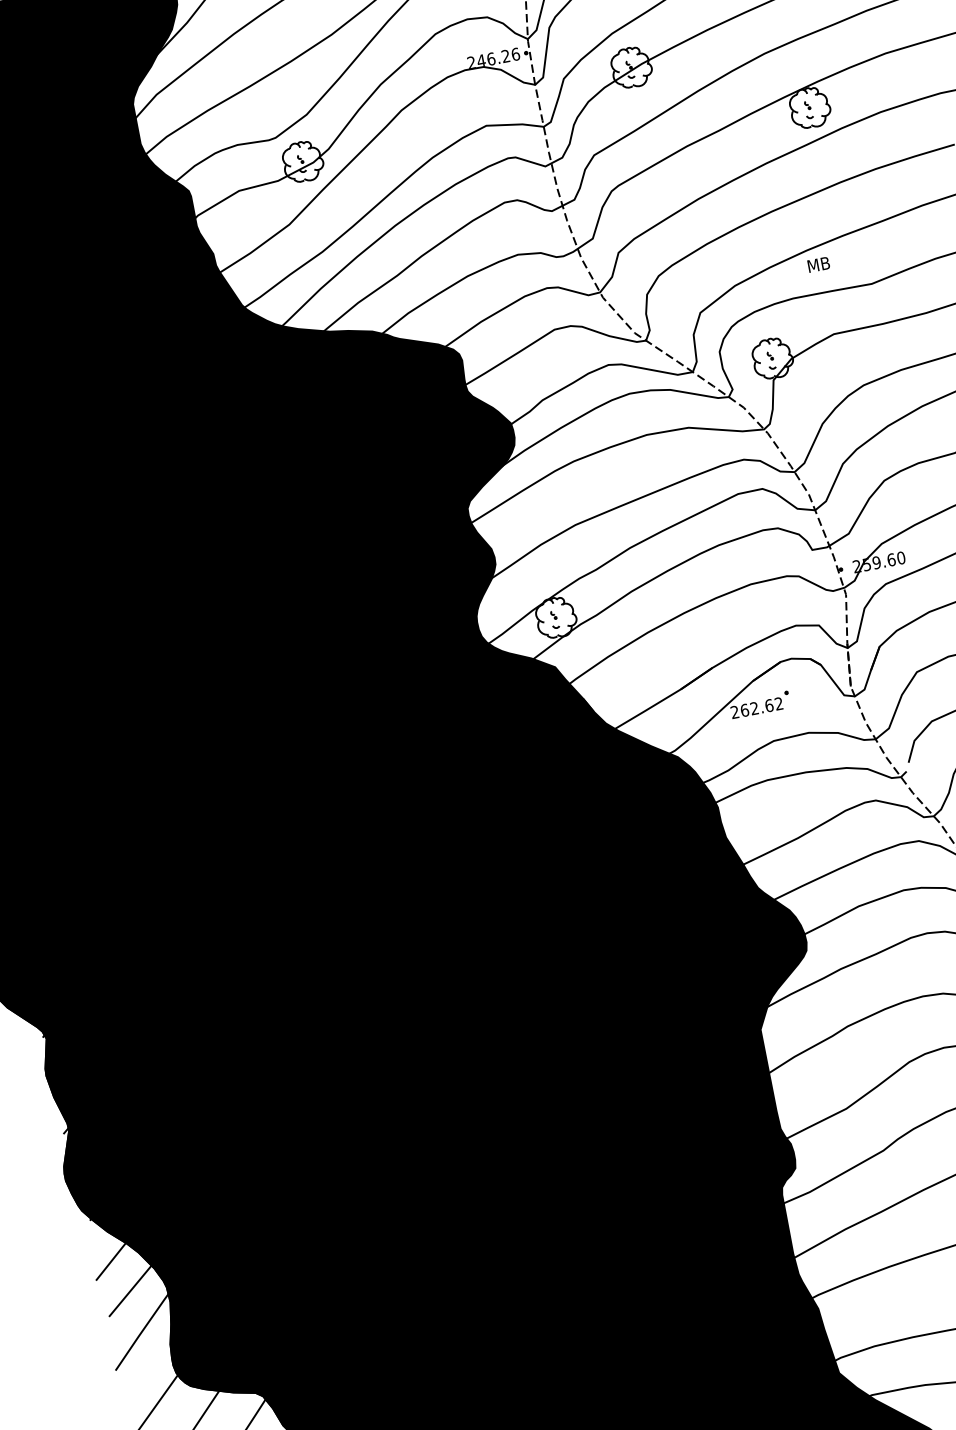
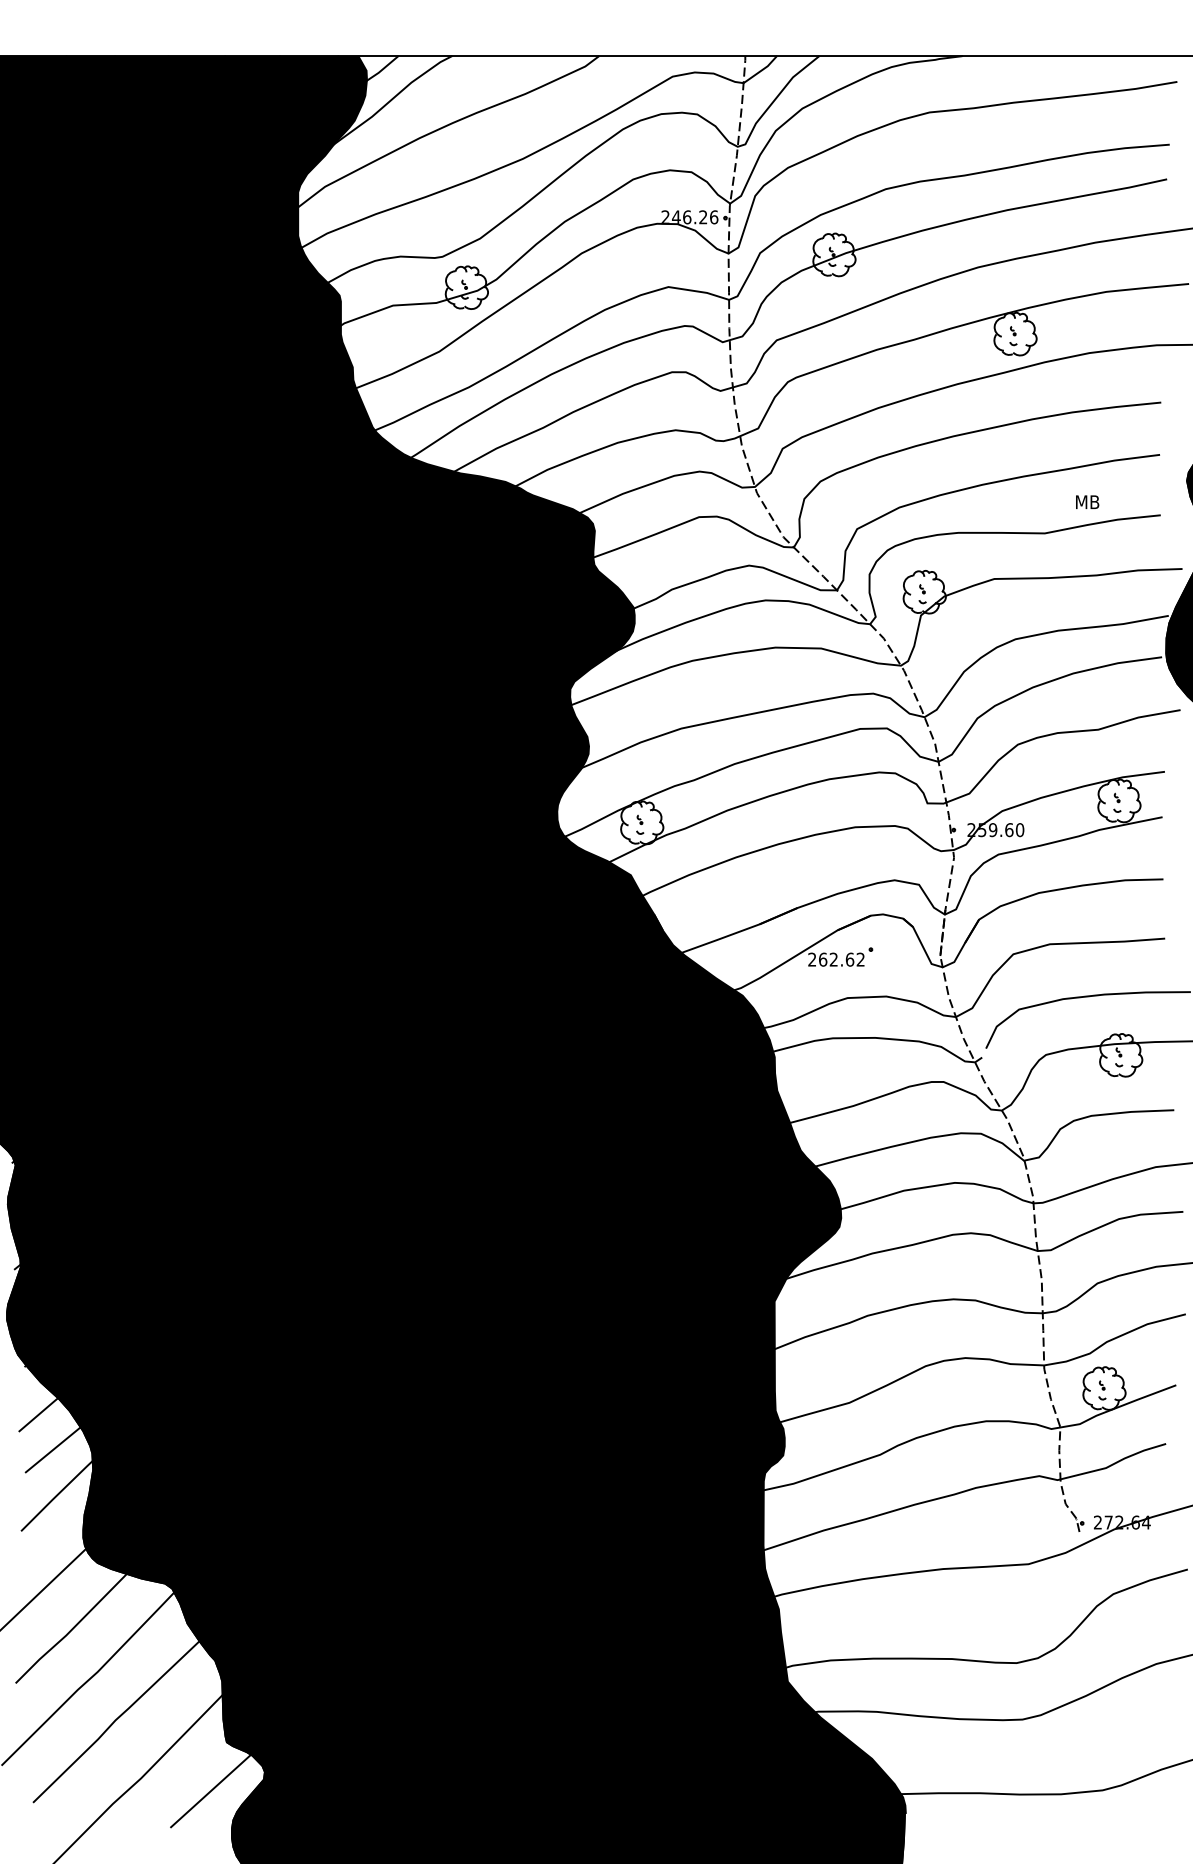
text: (818, 264) -> (1087, 501), moved

